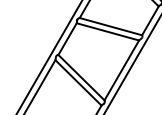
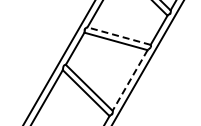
line: (111, 27) -> (119, 36), solid -> dashed
line: (121, 70) -> (129, 80), solid -> dashed

